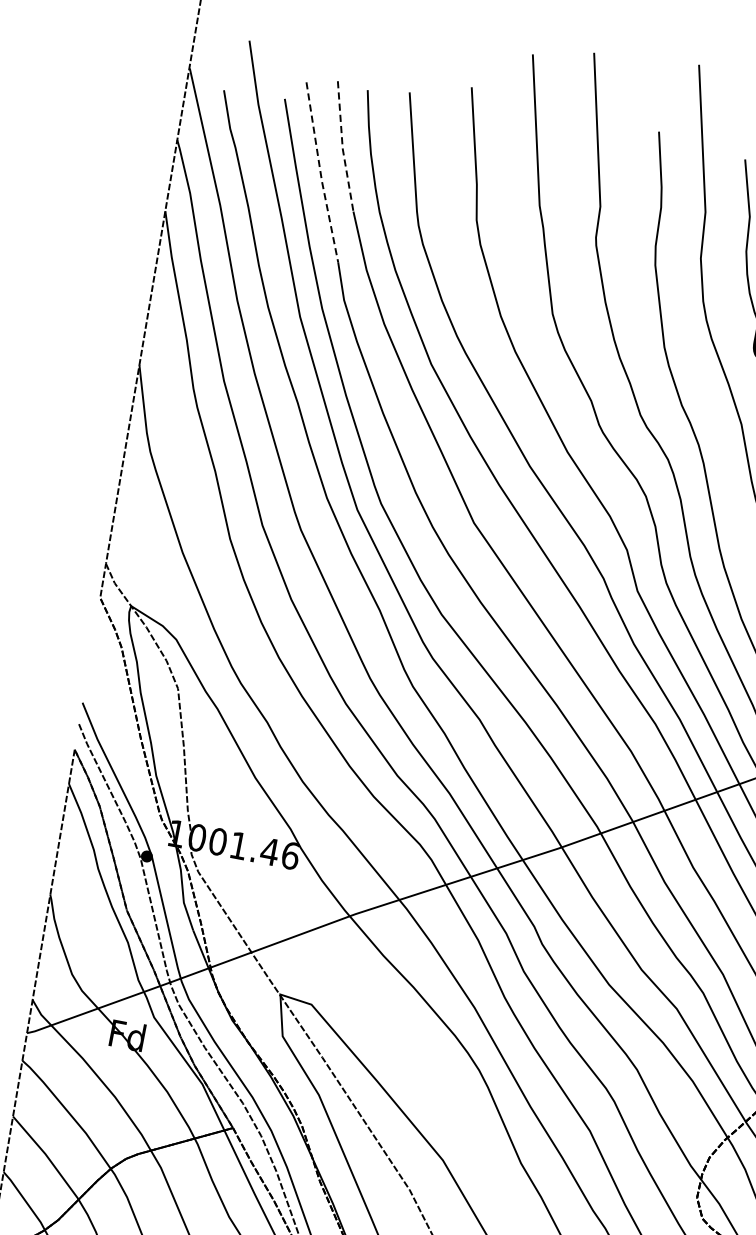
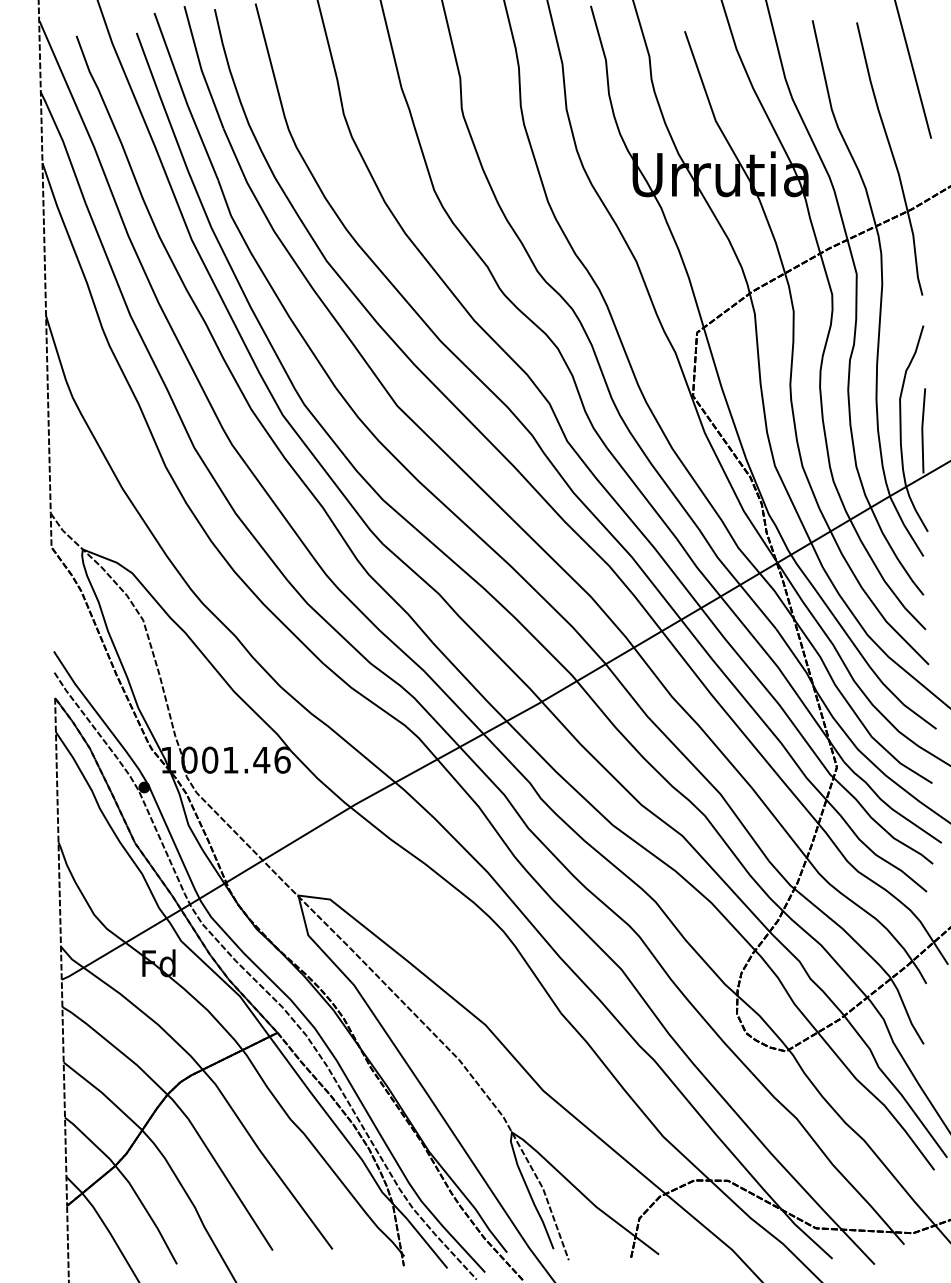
line: (342, 148) -> (201, 69), dashed -> solid
line: (321, 174) -> (185, 98), dashed -> solid

